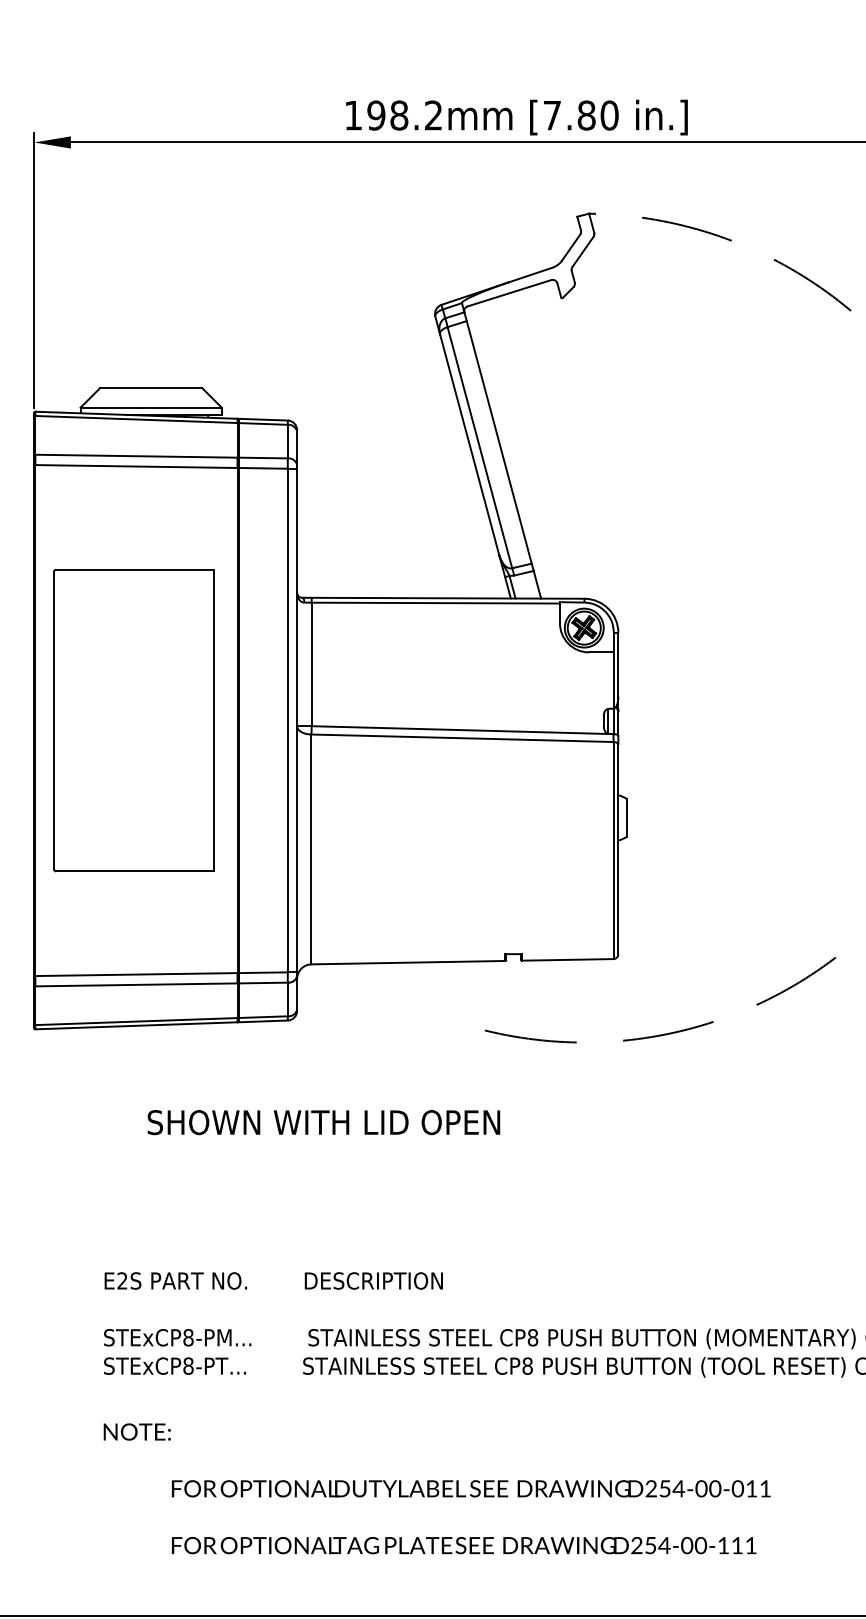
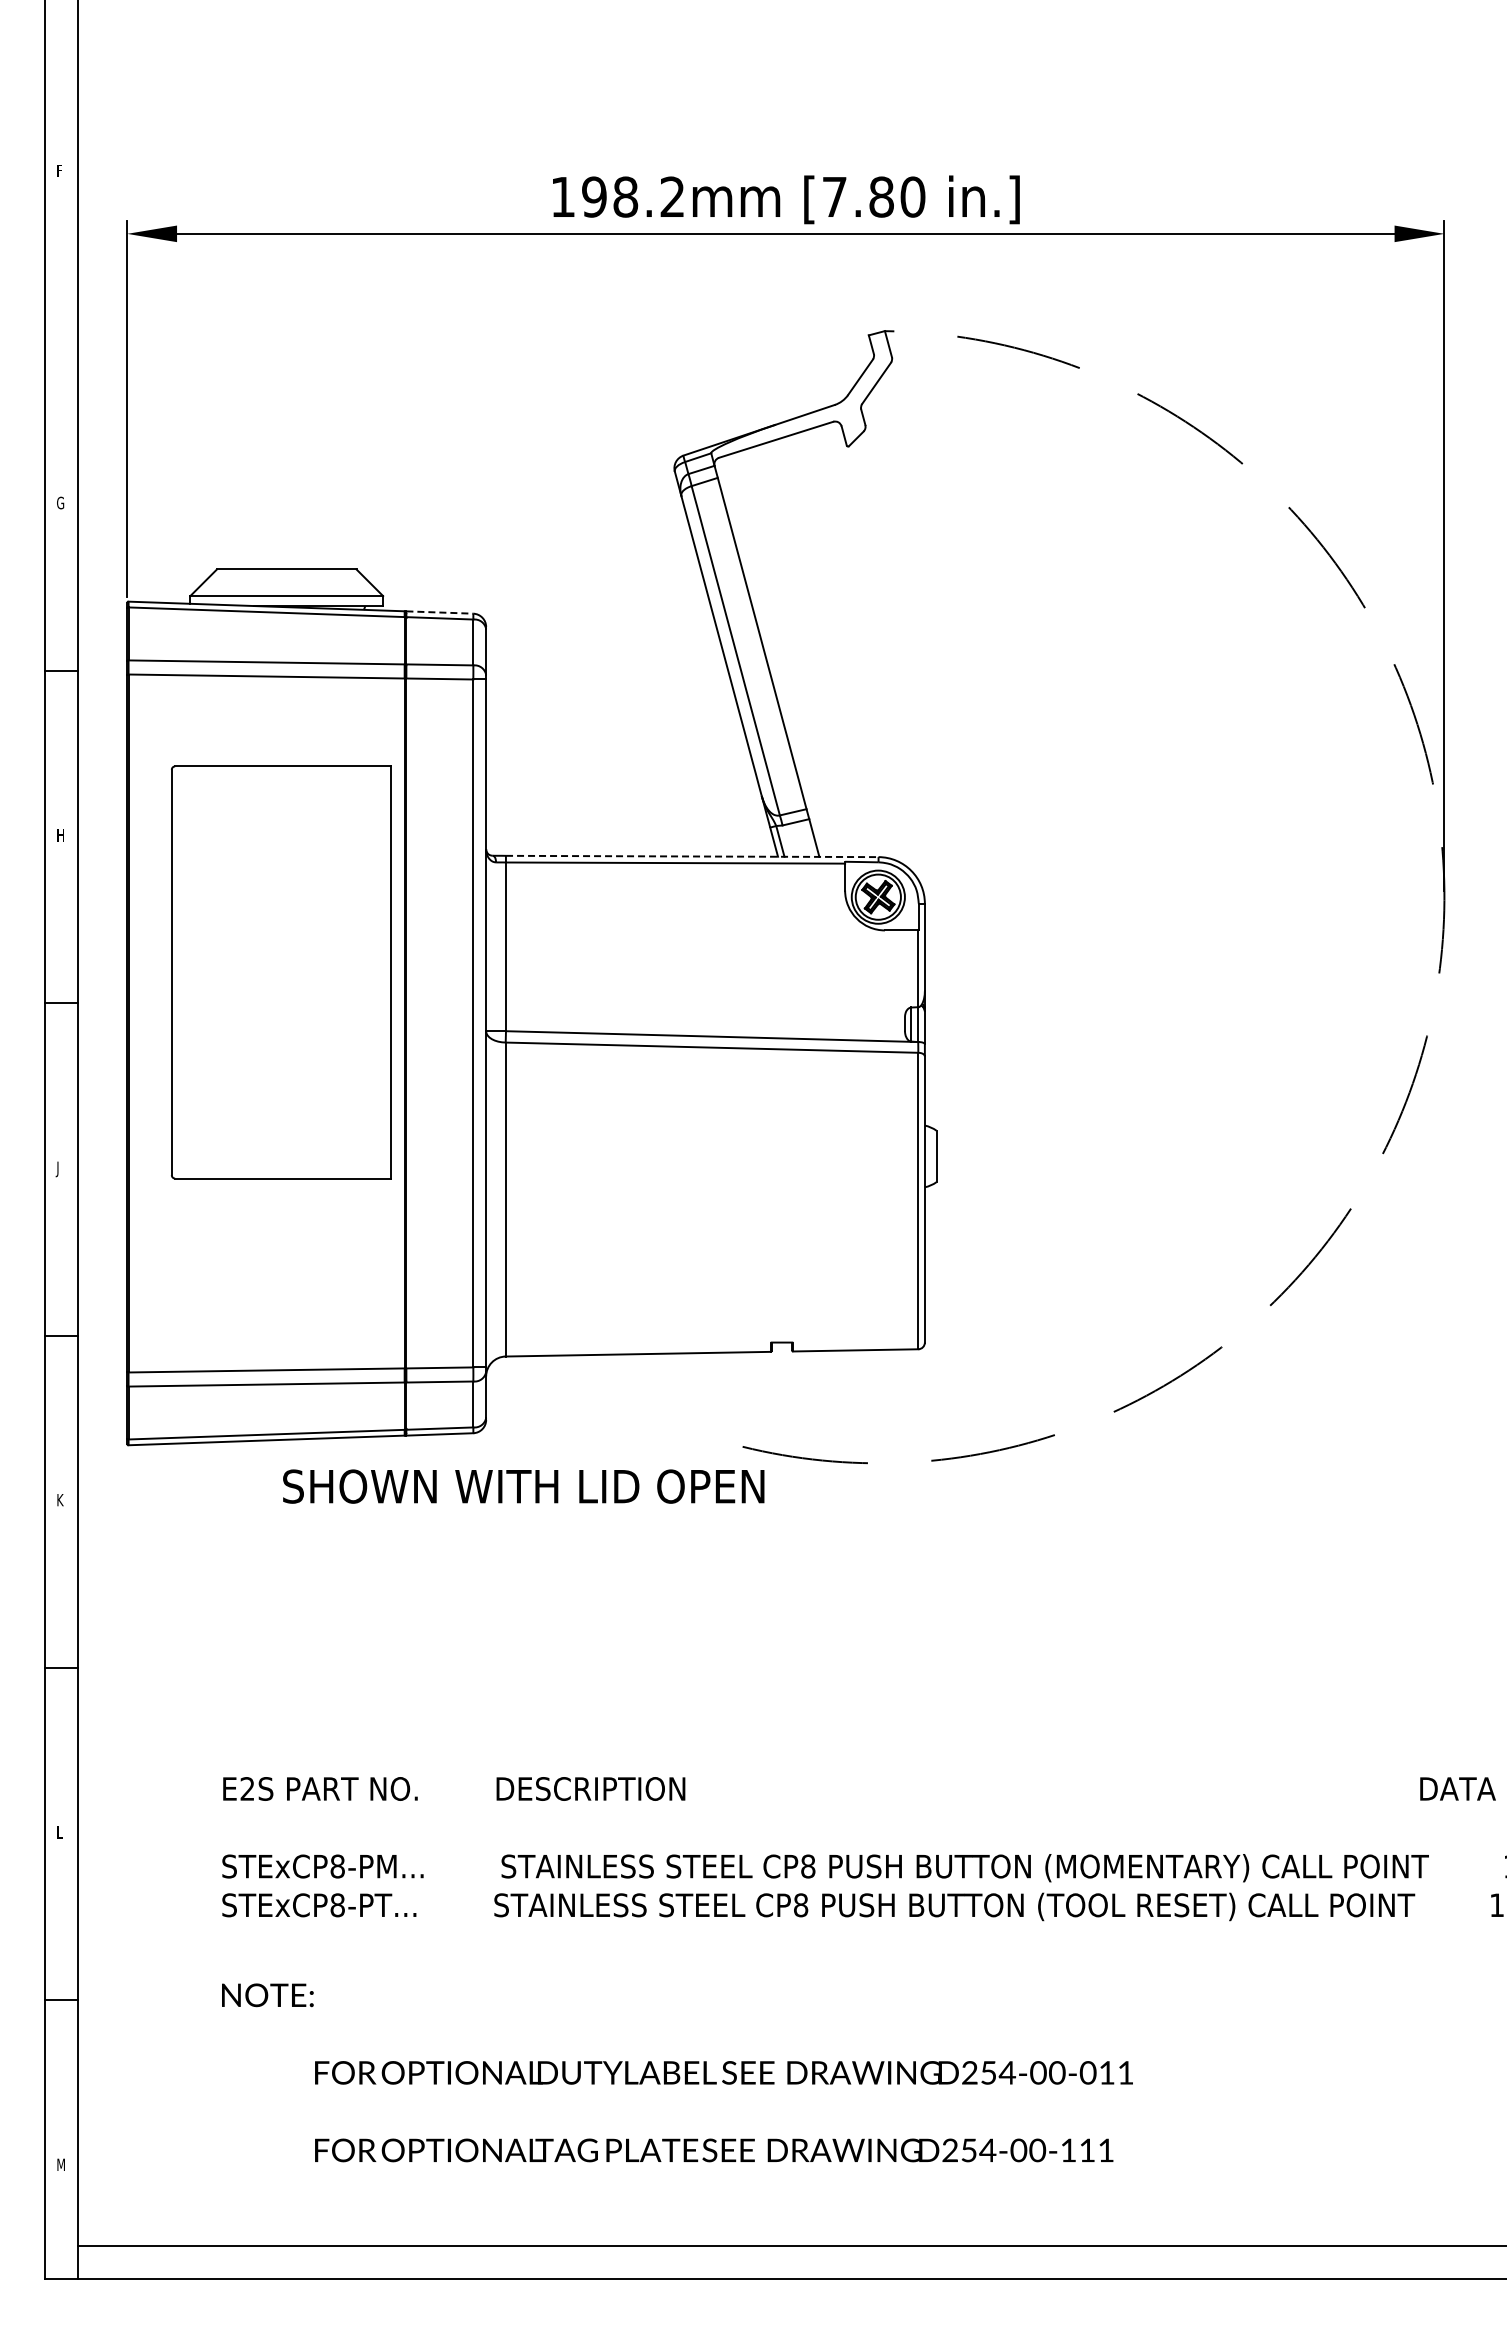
line: (263, 419) -> (440, 612), solid -> dashed
line: (448, 598) -> (692, 856), solid -> dashed
part: (134, 720) -> (281, 972), moved
text: (323, 1122) -> (523, 1486), moved

